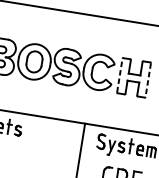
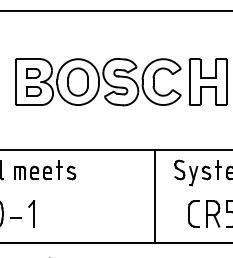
line: (119, 75) -> (189, 82), dashed -> solid
line: (148, 80) -> (226, 82), dashed -> solid

